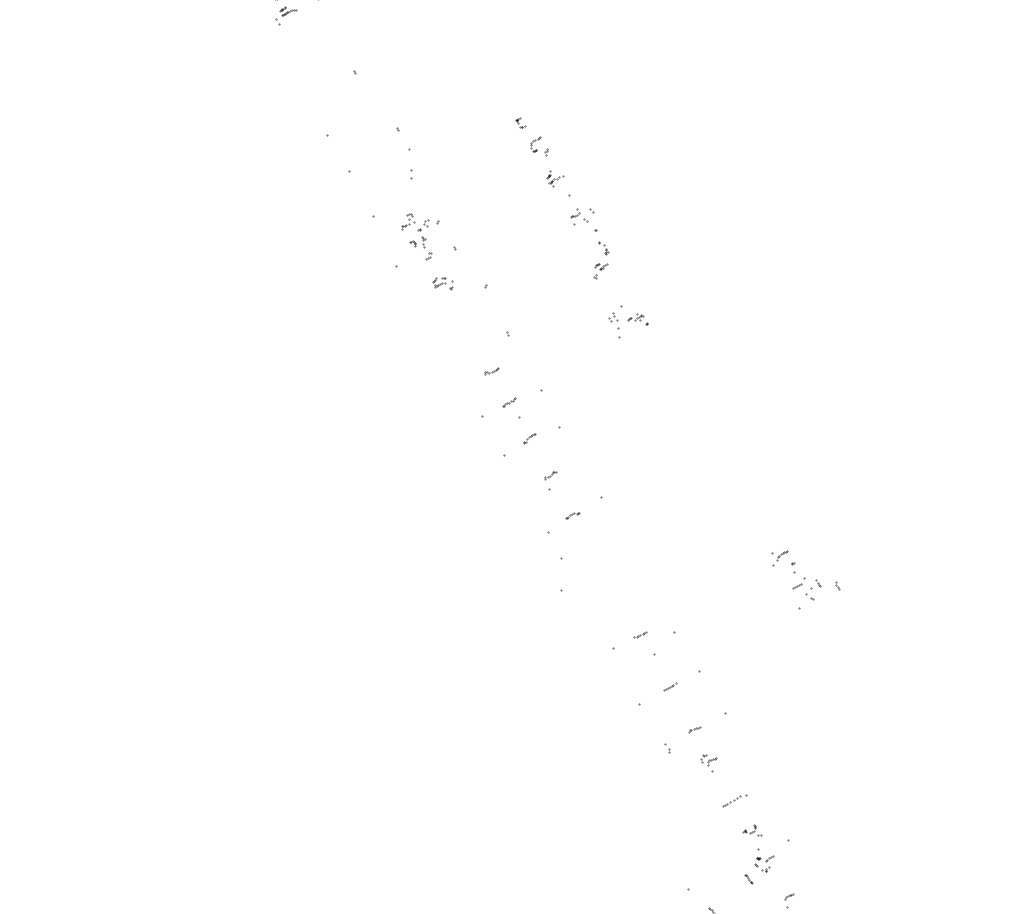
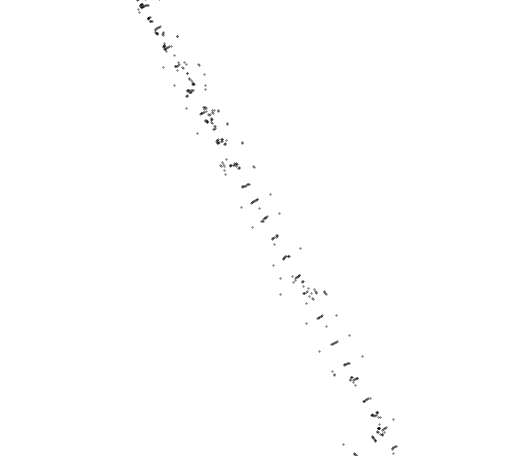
part: (564, 197) -> (171, 56), moved
part: (628, 321) -> (229, 166), moved
part: (806, 580) -> (309, 289), moved
part: (734, 800) -> (366, 399), size x0.62

